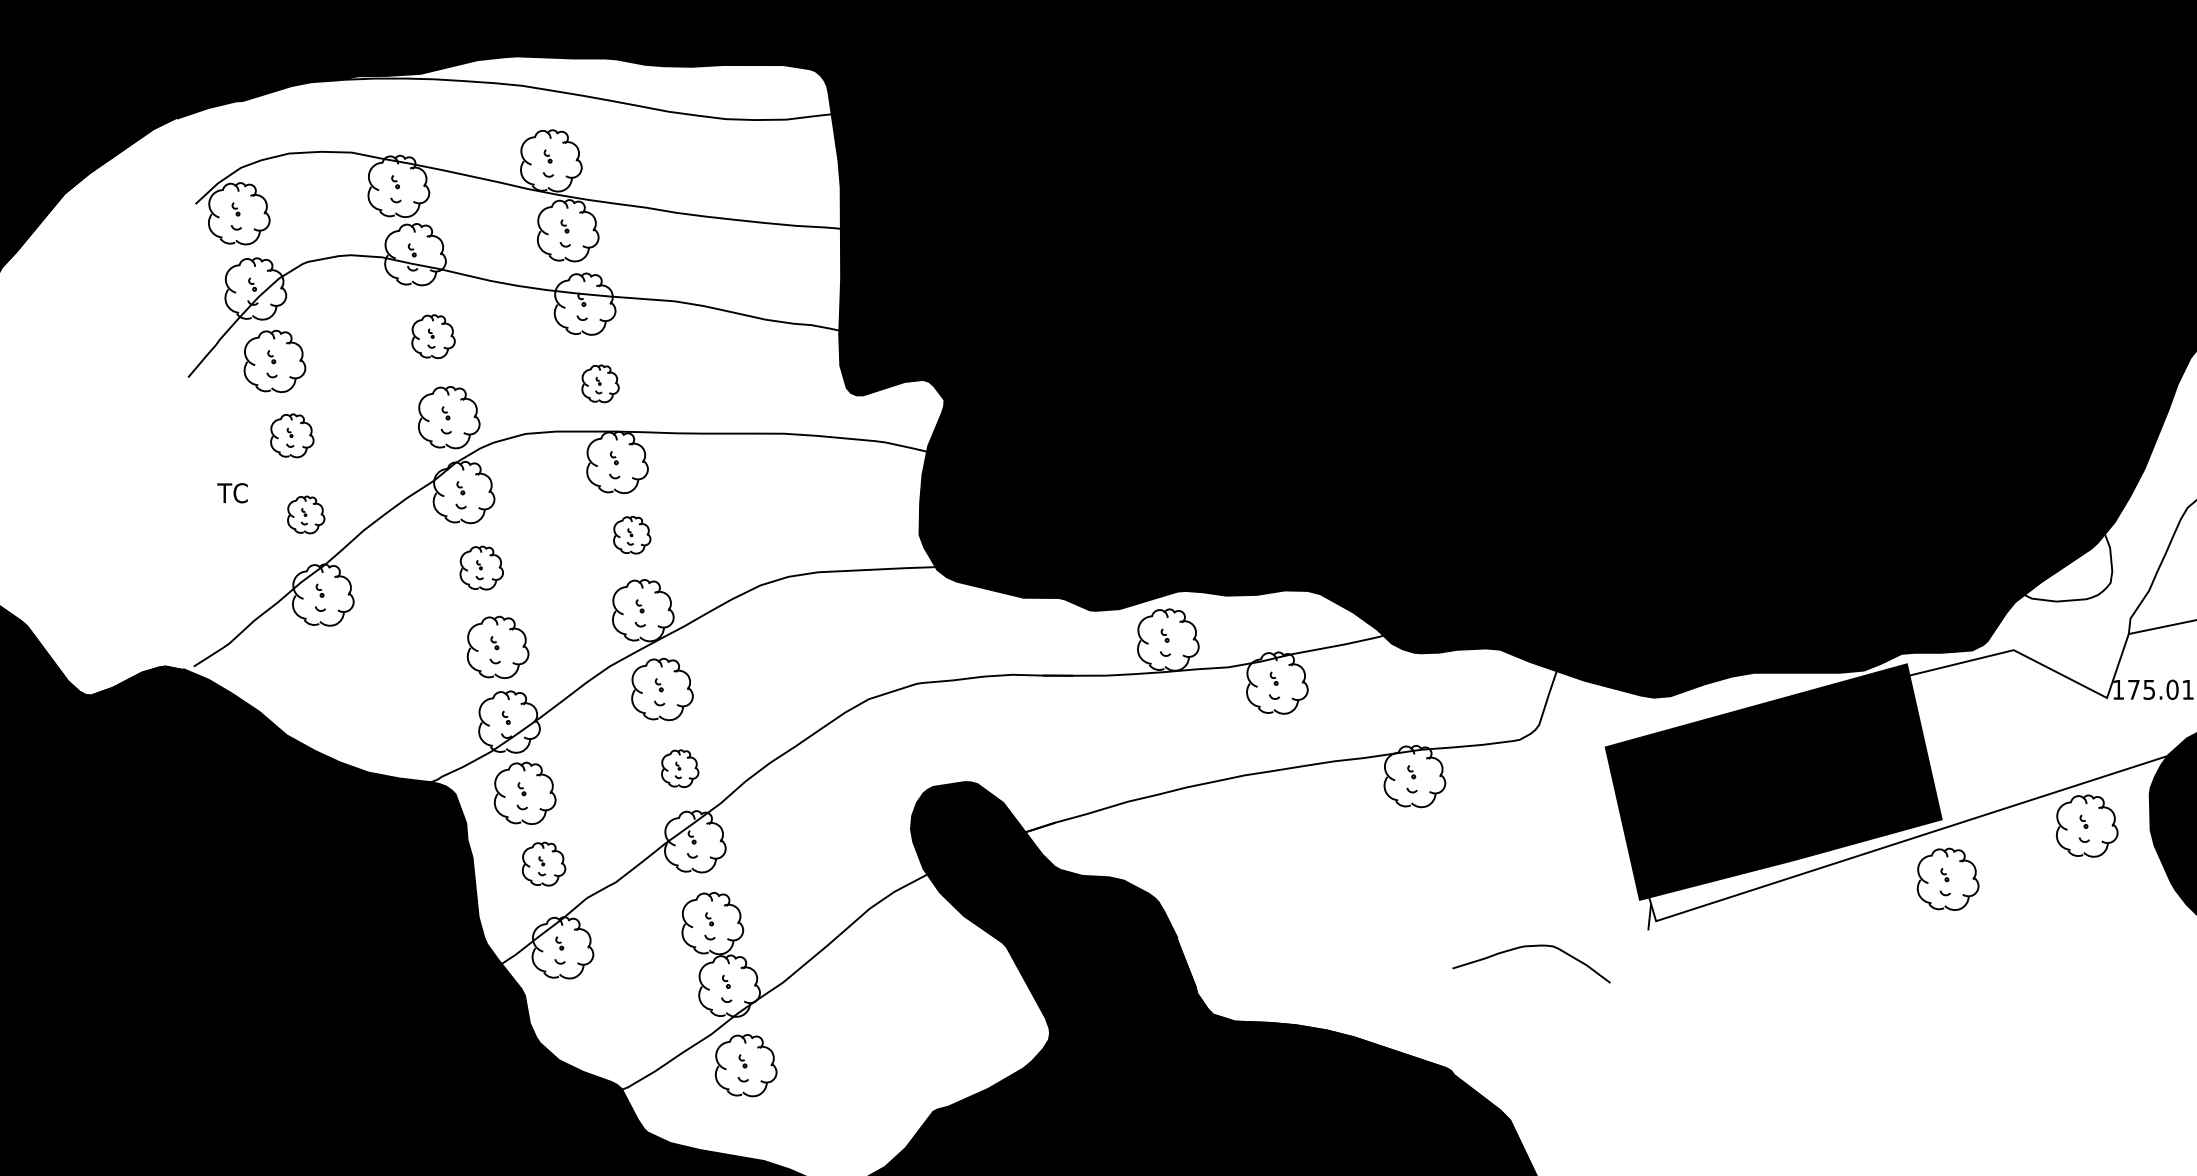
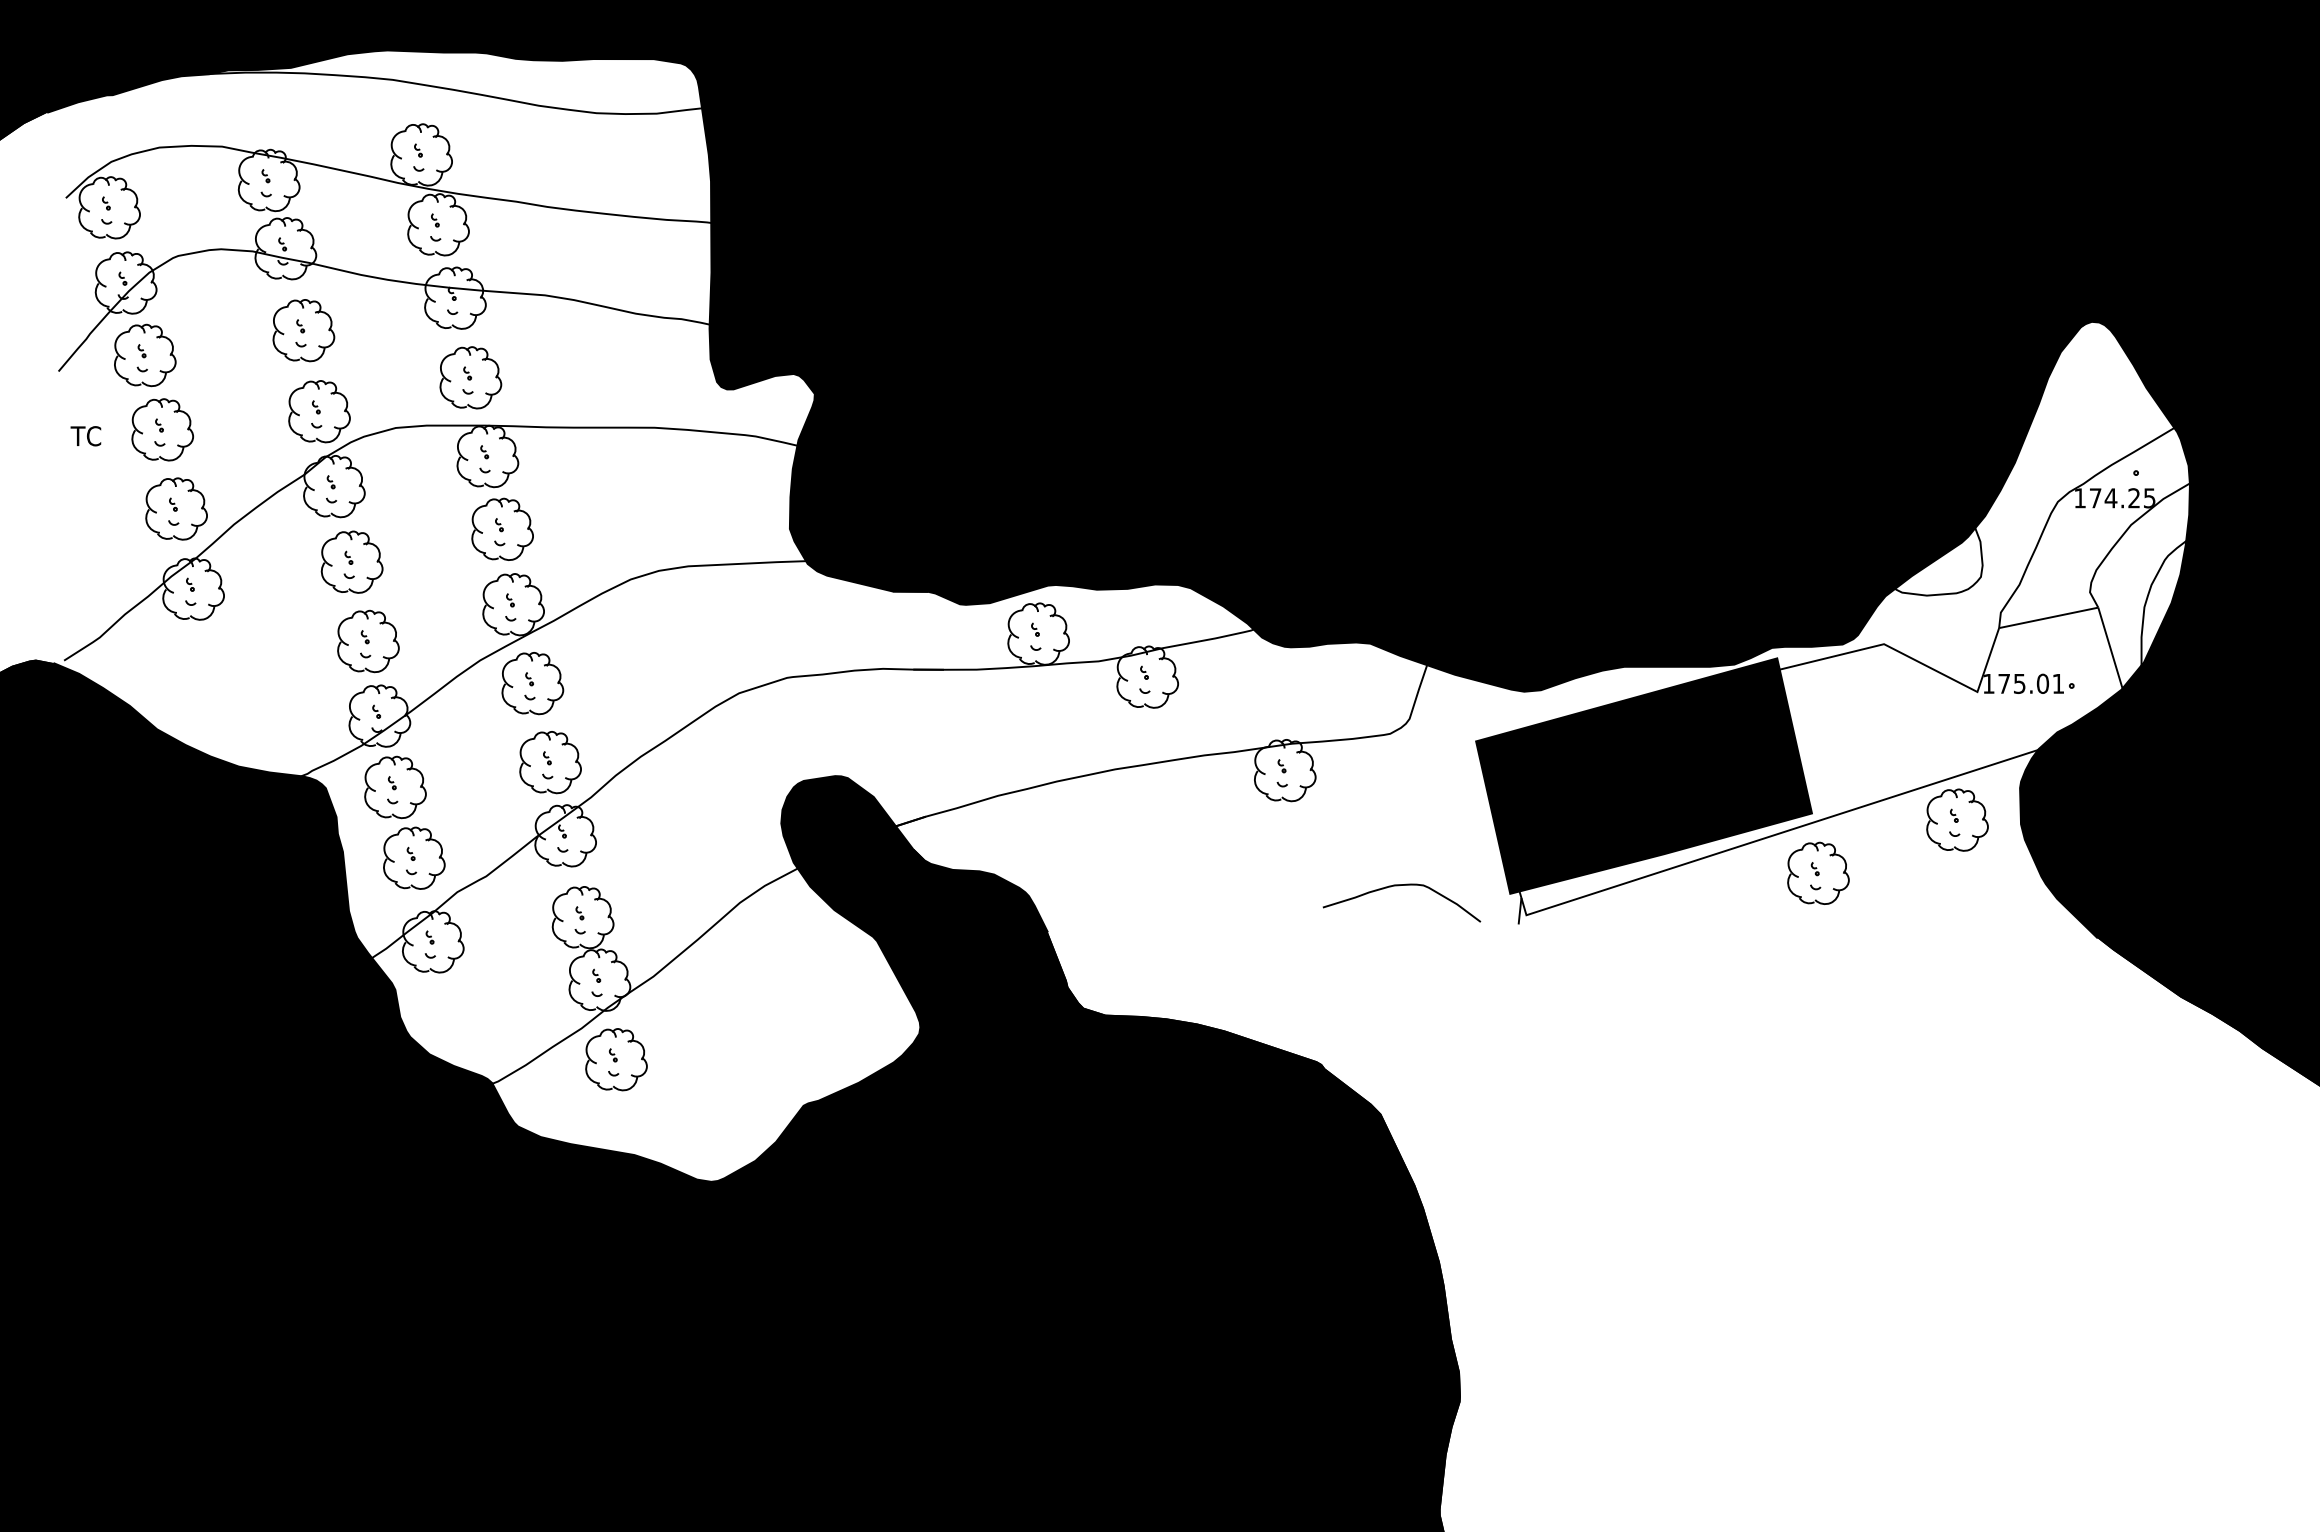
part: (433, 336) -> (303, 330), size x1.43
part: (600, 383) -> (470, 377), size x1.67
part: (292, 435) -> (162, 429), size x1.43
text: (232, 493) -> (85, 436), moved
part: (306, 514) -> (176, 508), size x1.67
part: (632, 534) -> (502, 528), size x1.67
part: (481, 567) -> (351, 561), size x1.43
part: (680, 768) -> (550, 762), size x1.67
part: (544, 863) -> (414, 857), size x1.43
curve: (1529, 947) -> (1399, 886), moved

